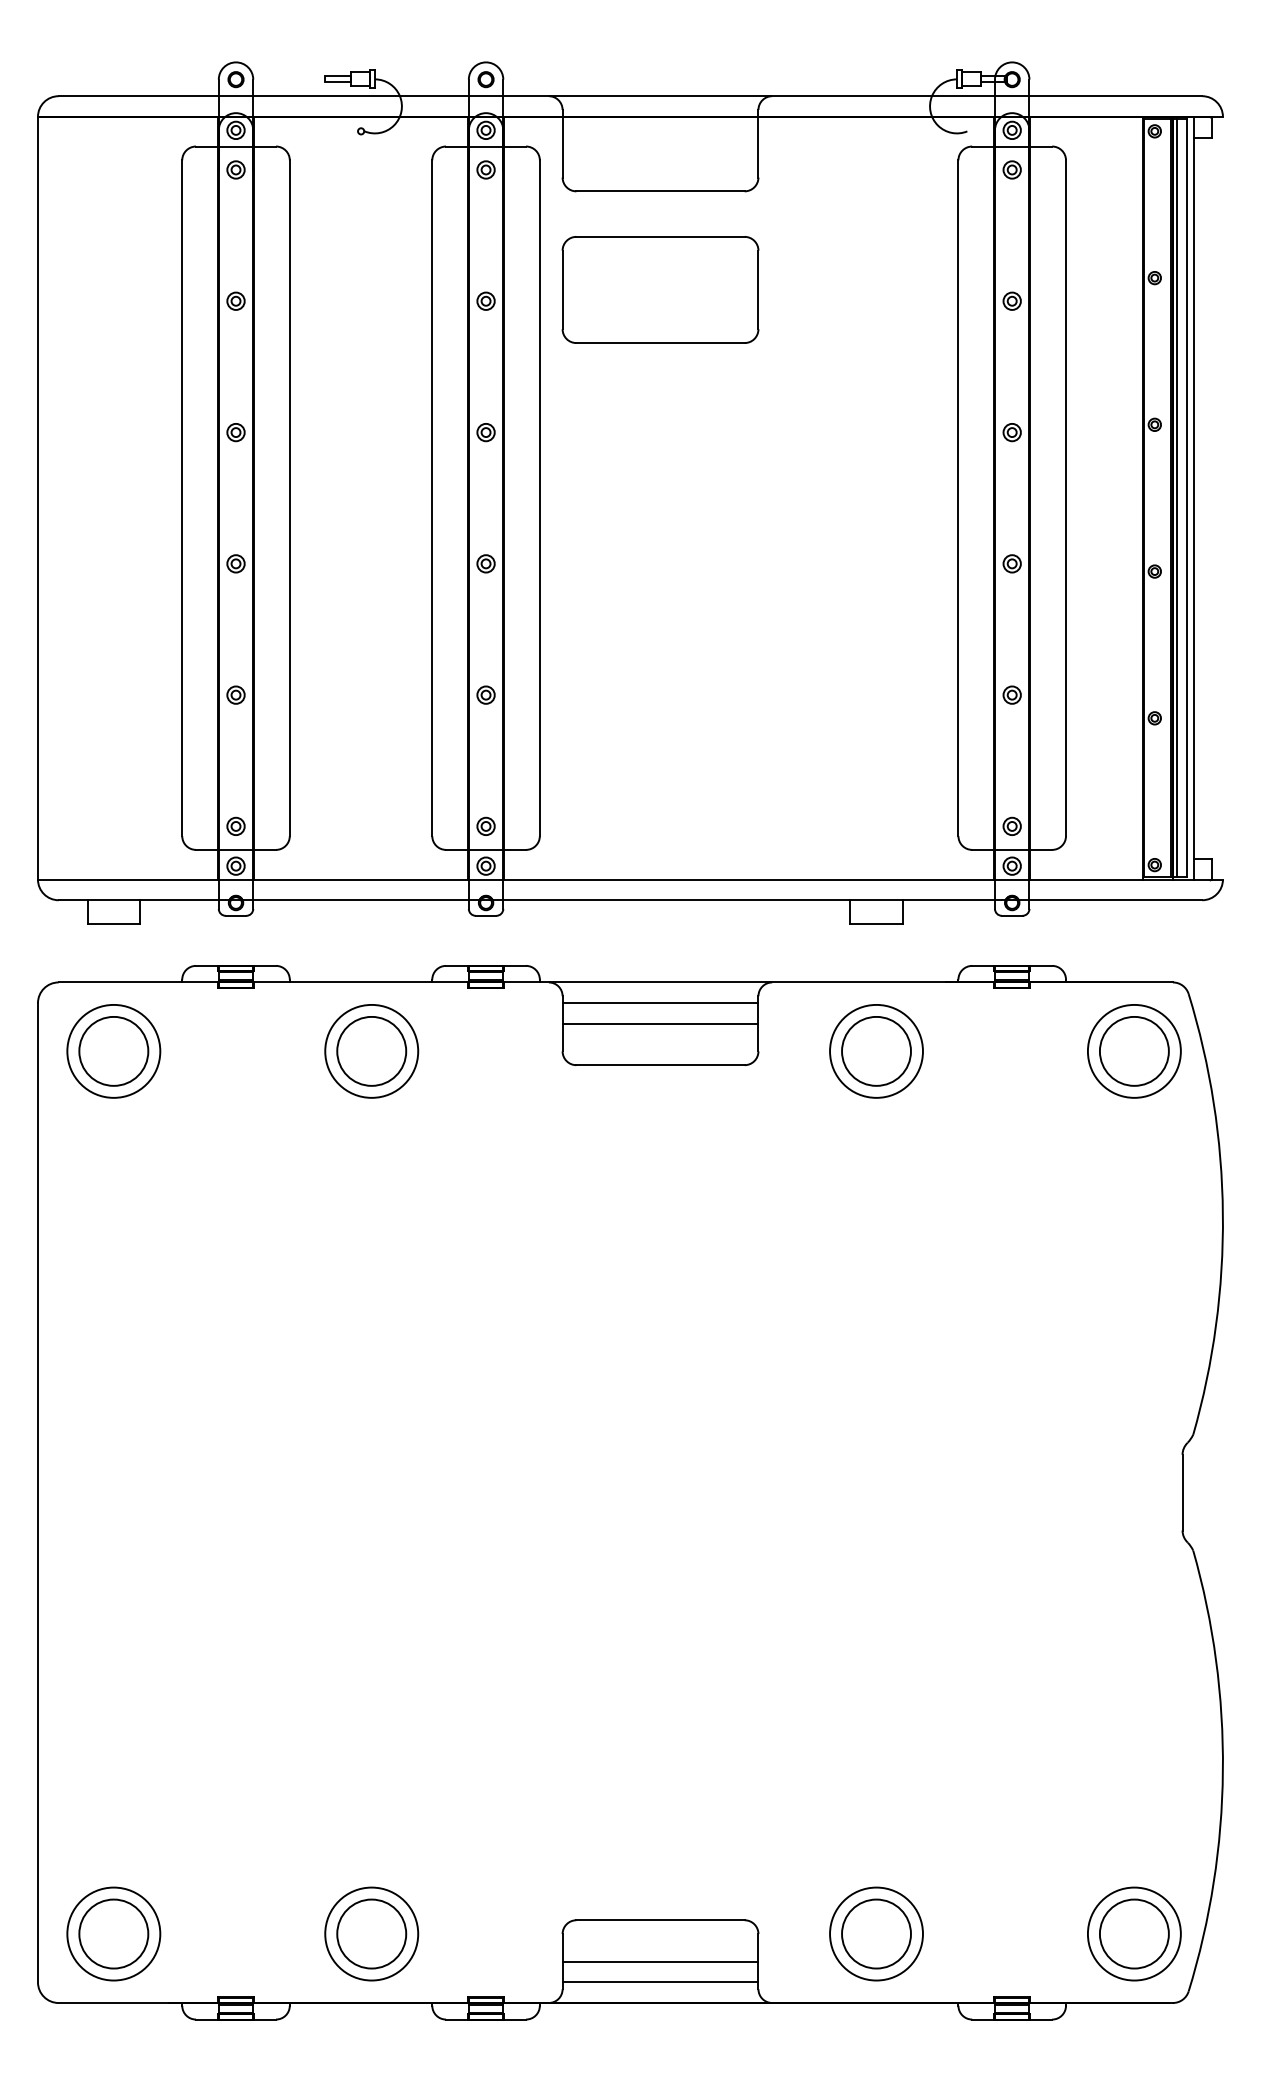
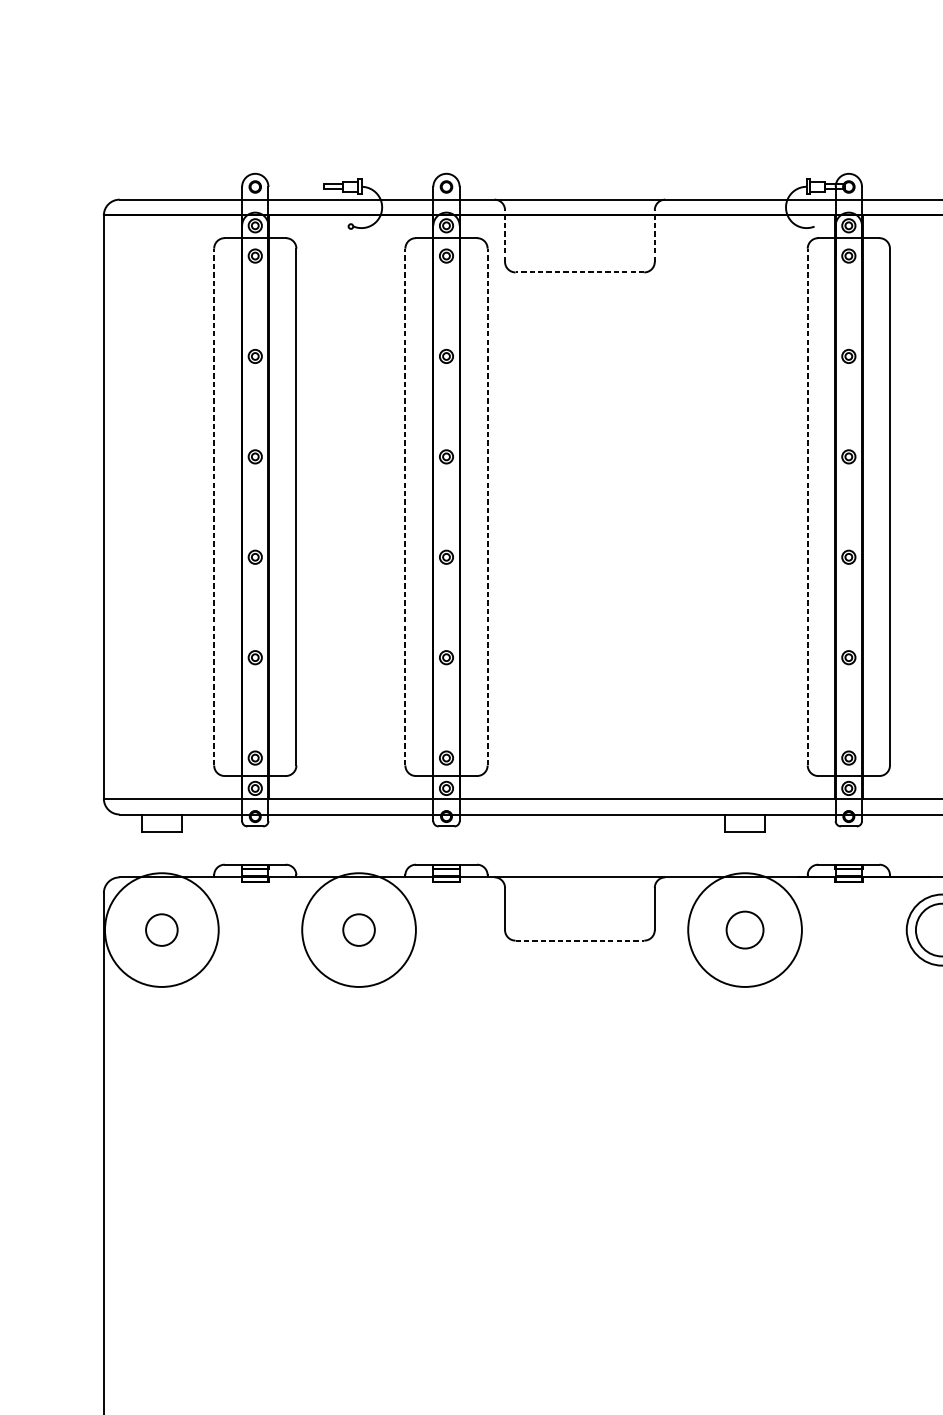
line: (562, 143) -> (504, 235), solid -> dashed
line: (758, 143) -> (654, 235), solid -> dashed
line: (660, 191) -> (579, 272), solid -> dashed
part: (660, 289) -> (579, 347), removed
line: (182, 498) -> (214, 507), solid -> dashed
line: (432, 498) -> (405, 507), solid -> dashed
line: (539, 498) -> (487, 507), solid -> dashed
line: (958, 498) -> (807, 507), solid -> dashed
line: (660, 1003) -> (579, 893), removed
line: (660, 1023) -> (579, 908), removed
circle: (113, 1050) -> (161, 929), size x0.6
circle: (113, 1050) -> (161, 929), size x1.6
circle: (371, 1050) -> (358, 929), size x0.6
circle: (371, 1050) -> (358, 929), size x1.6
circle: (876, 1050) -> (745, 929), size x0.7
circle: (876, 1050) -> (745, 929), size x1.6
line: (661, 1065) -> (580, 940), solid -> dashed

